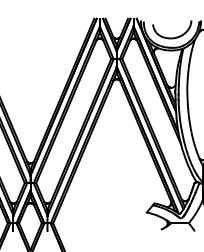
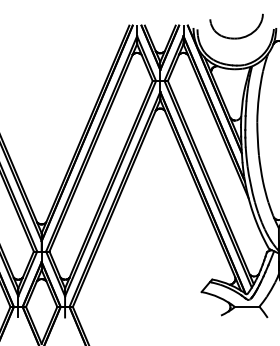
part: (172, 37) -> (236, 37), moved

